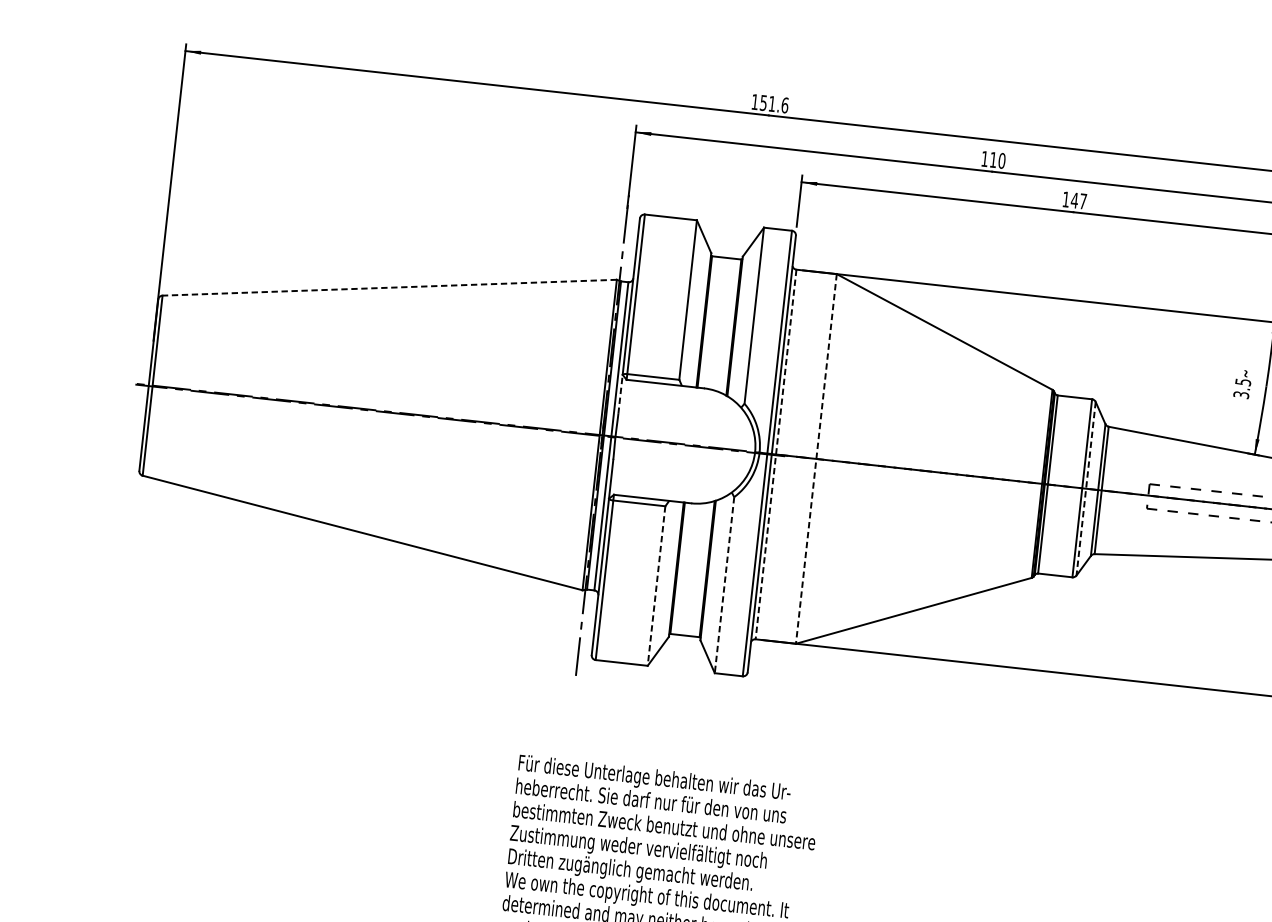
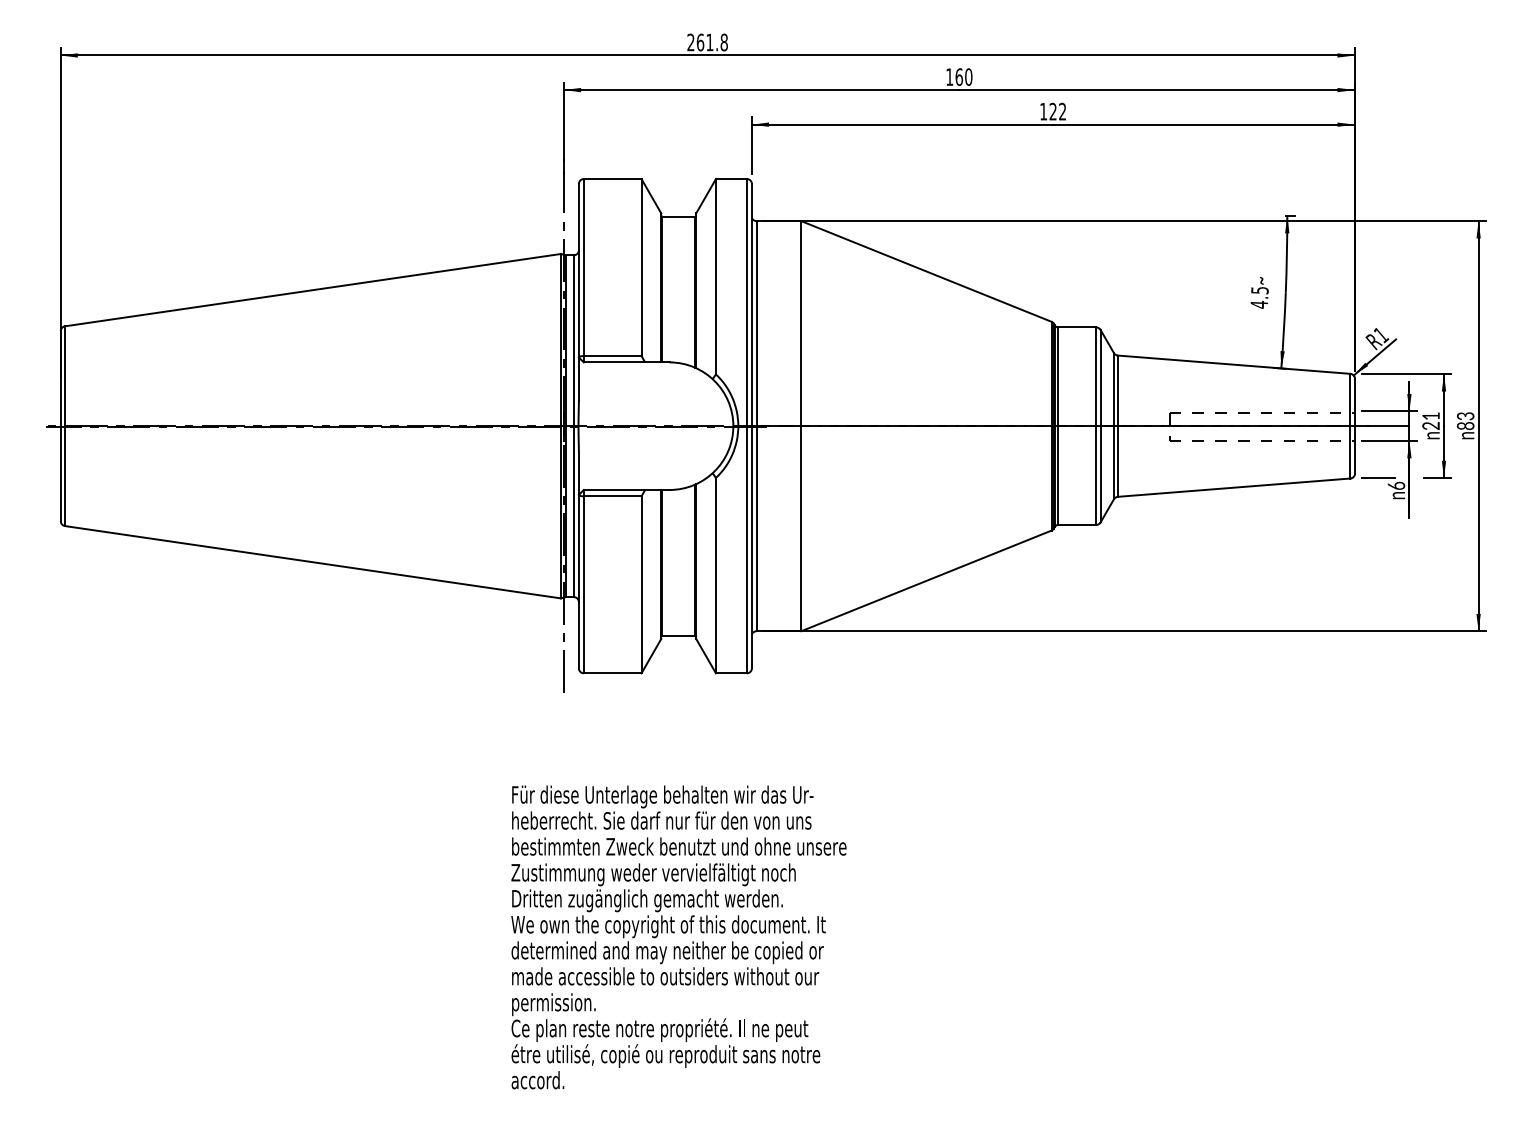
text: (769, 103) -> (707, 42), 151.6 -> 261.8
text: (993, 159) -> (959, 76), 110 -> 160
text: (1078, 200) -> (1057, 111), 147 -> 122
line: (390, 288) -> (313, 290), dashed -> solid
line: (620, 394) -> (578, 379), dashed -> solid
text: (1241, 394) -> (1259, 304), 3.5 -> 4.5
line: (775, 454) -> (756, 426), dashed -> solid
line: (816, 459) -> (801, 426), dashed -> solid
line: (1086, 489) -> (1100, 426), dashed -> solid
line: (724, 585) -> (715, 575), dashed -> solid
line: (656, 586) -> (641, 585), dashed -> solid

